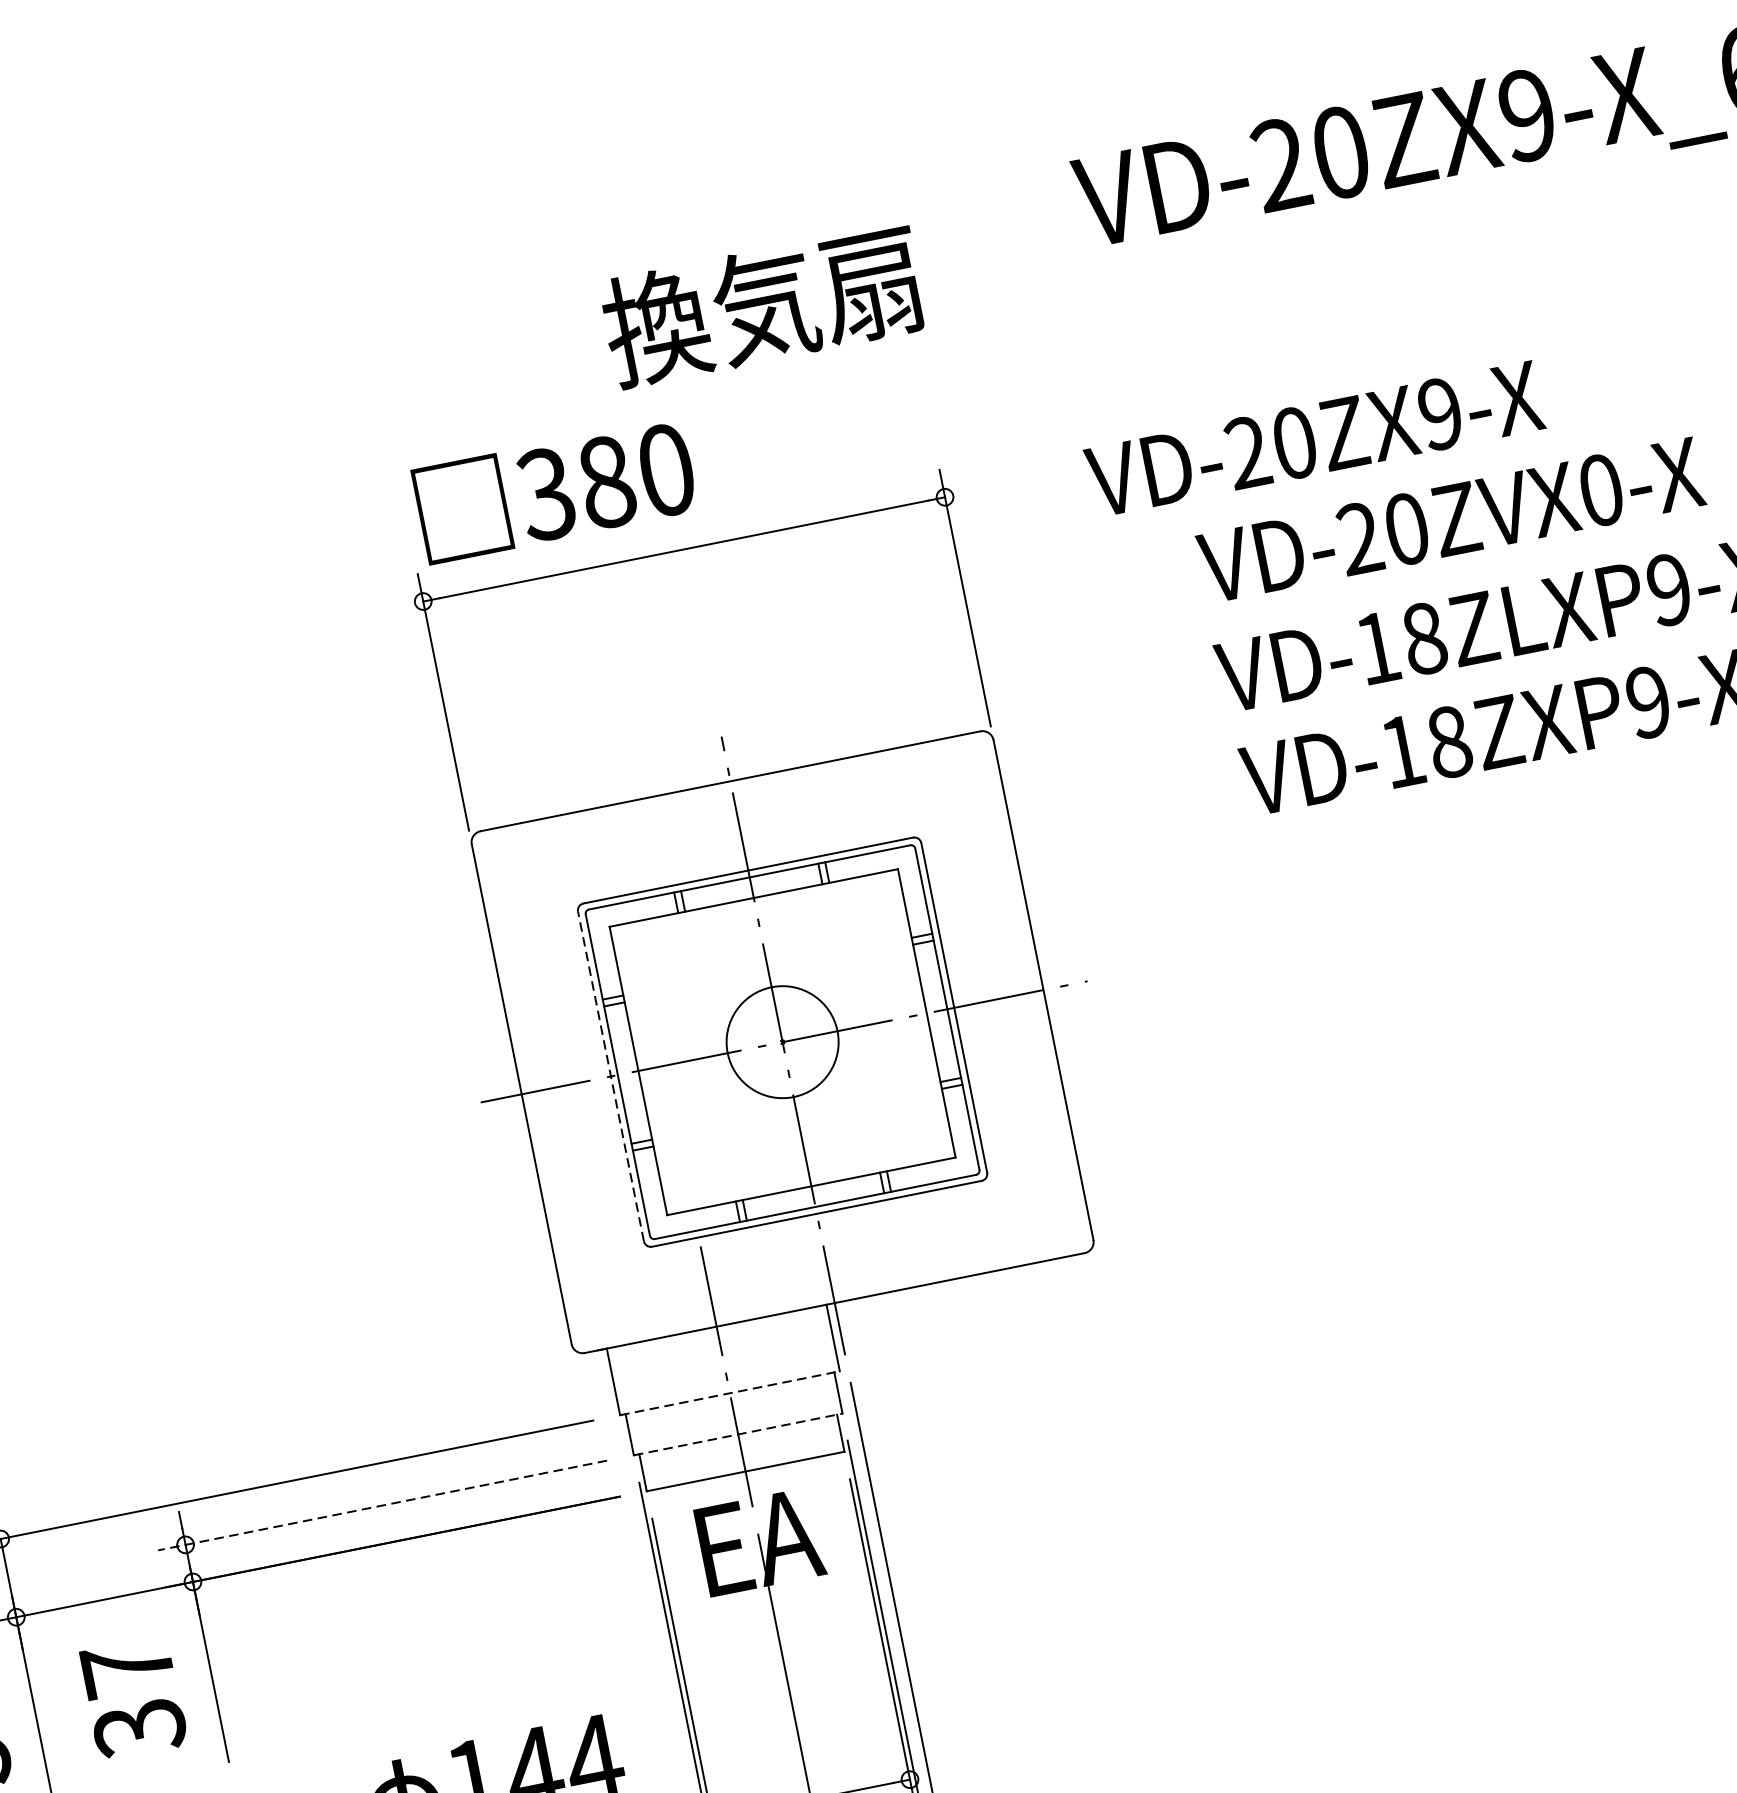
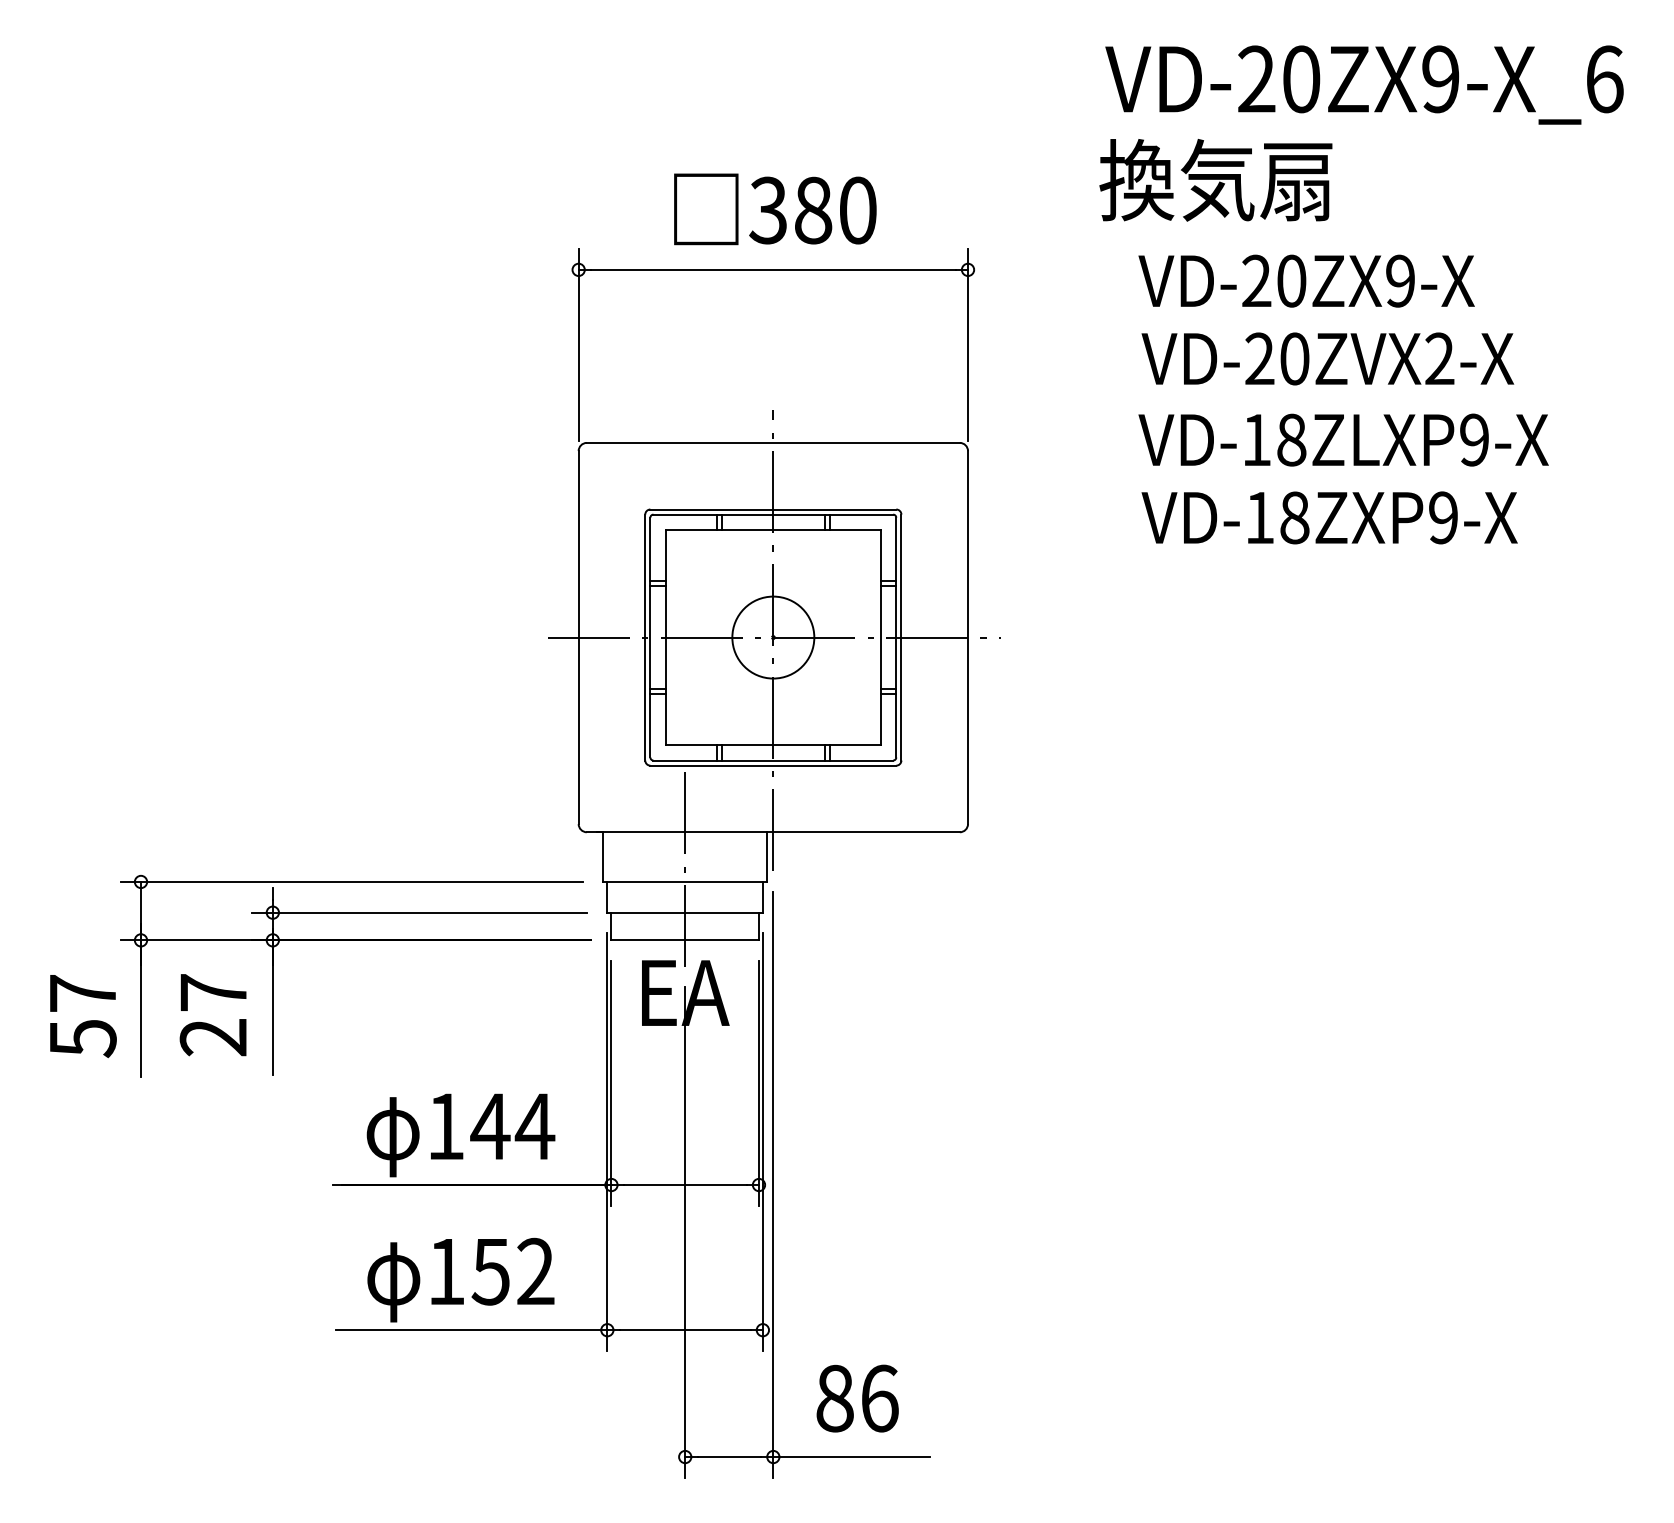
text: (762, 306) -> (1215, 180), moved
text: (1314, 438) -> (1306, 280), moved
text: (1600, 489) -> (1439, 358), VD-20ZVX0-X -> VD-20ZVX2-X
text: (555, 490) -> (775, 209), moved
line: (611, 1076) -> (645, 637), dashed -> solid
line: (730, 1392) -> (685, 881), dashed -> solid
line: (738, 1434) -> (685, 912), dashed -> solid
line: (382, 1505) -> (419, 912), dashed -> solid
text: (139, 1729) -> (213, 1038), 37 -> 27

